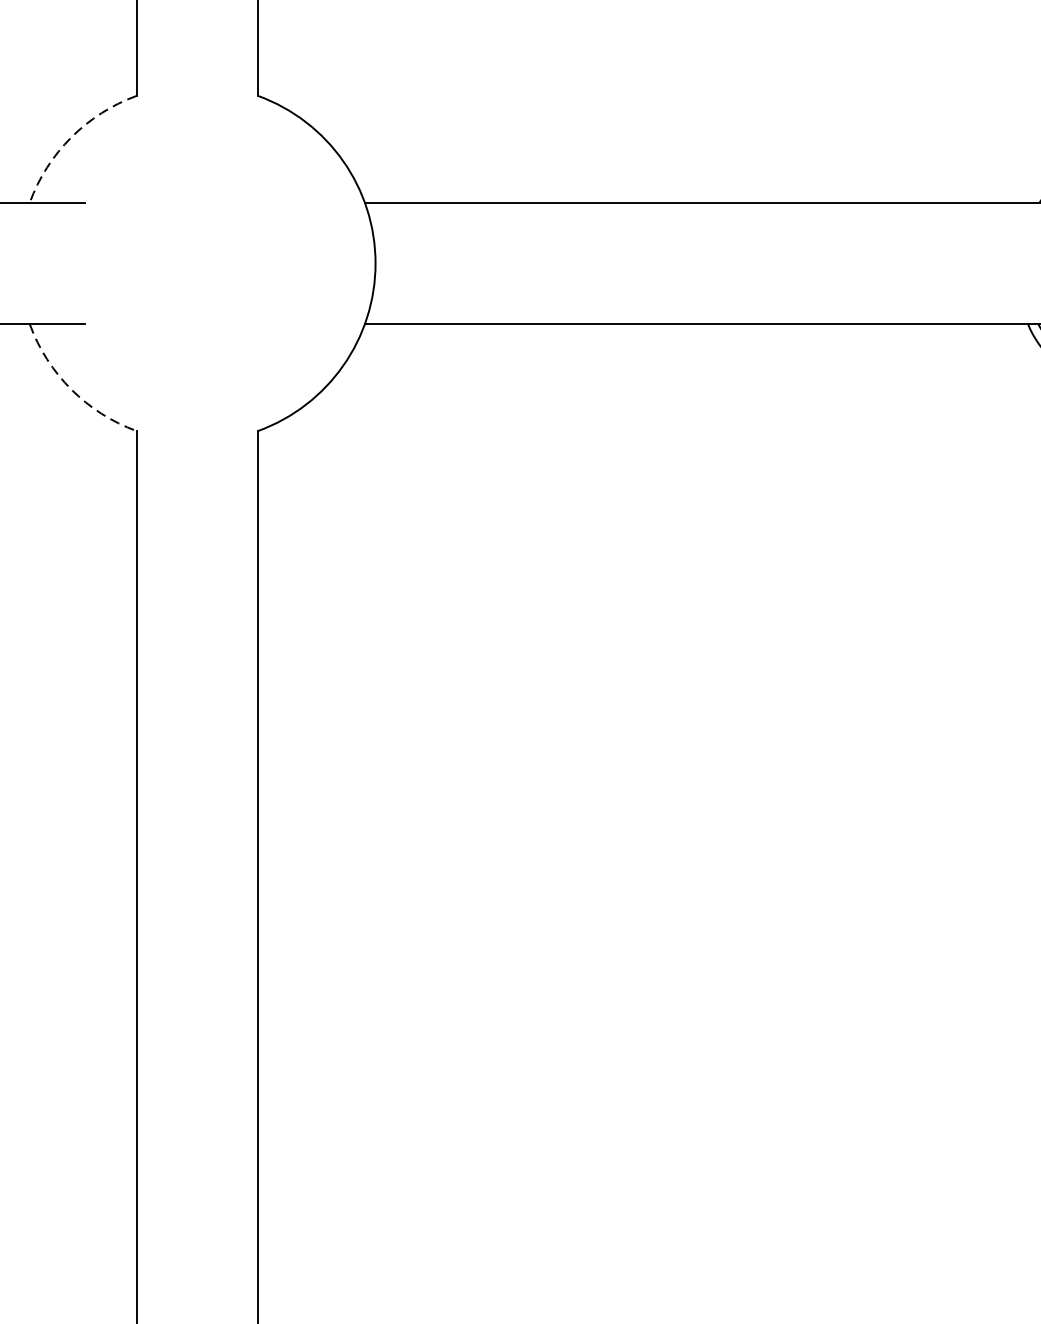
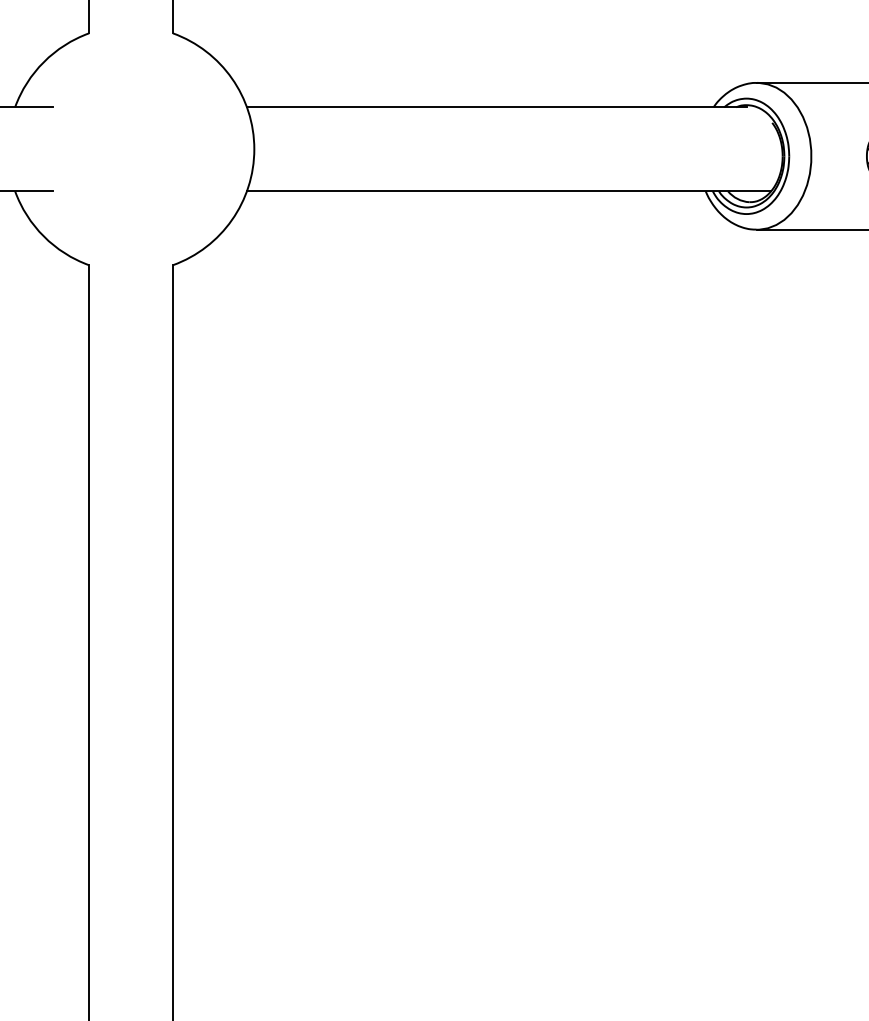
arc: (70, 138) -> (43, 62), dashed -> solid
arc: (70, 389) -> (43, 236), dashed -> solid

